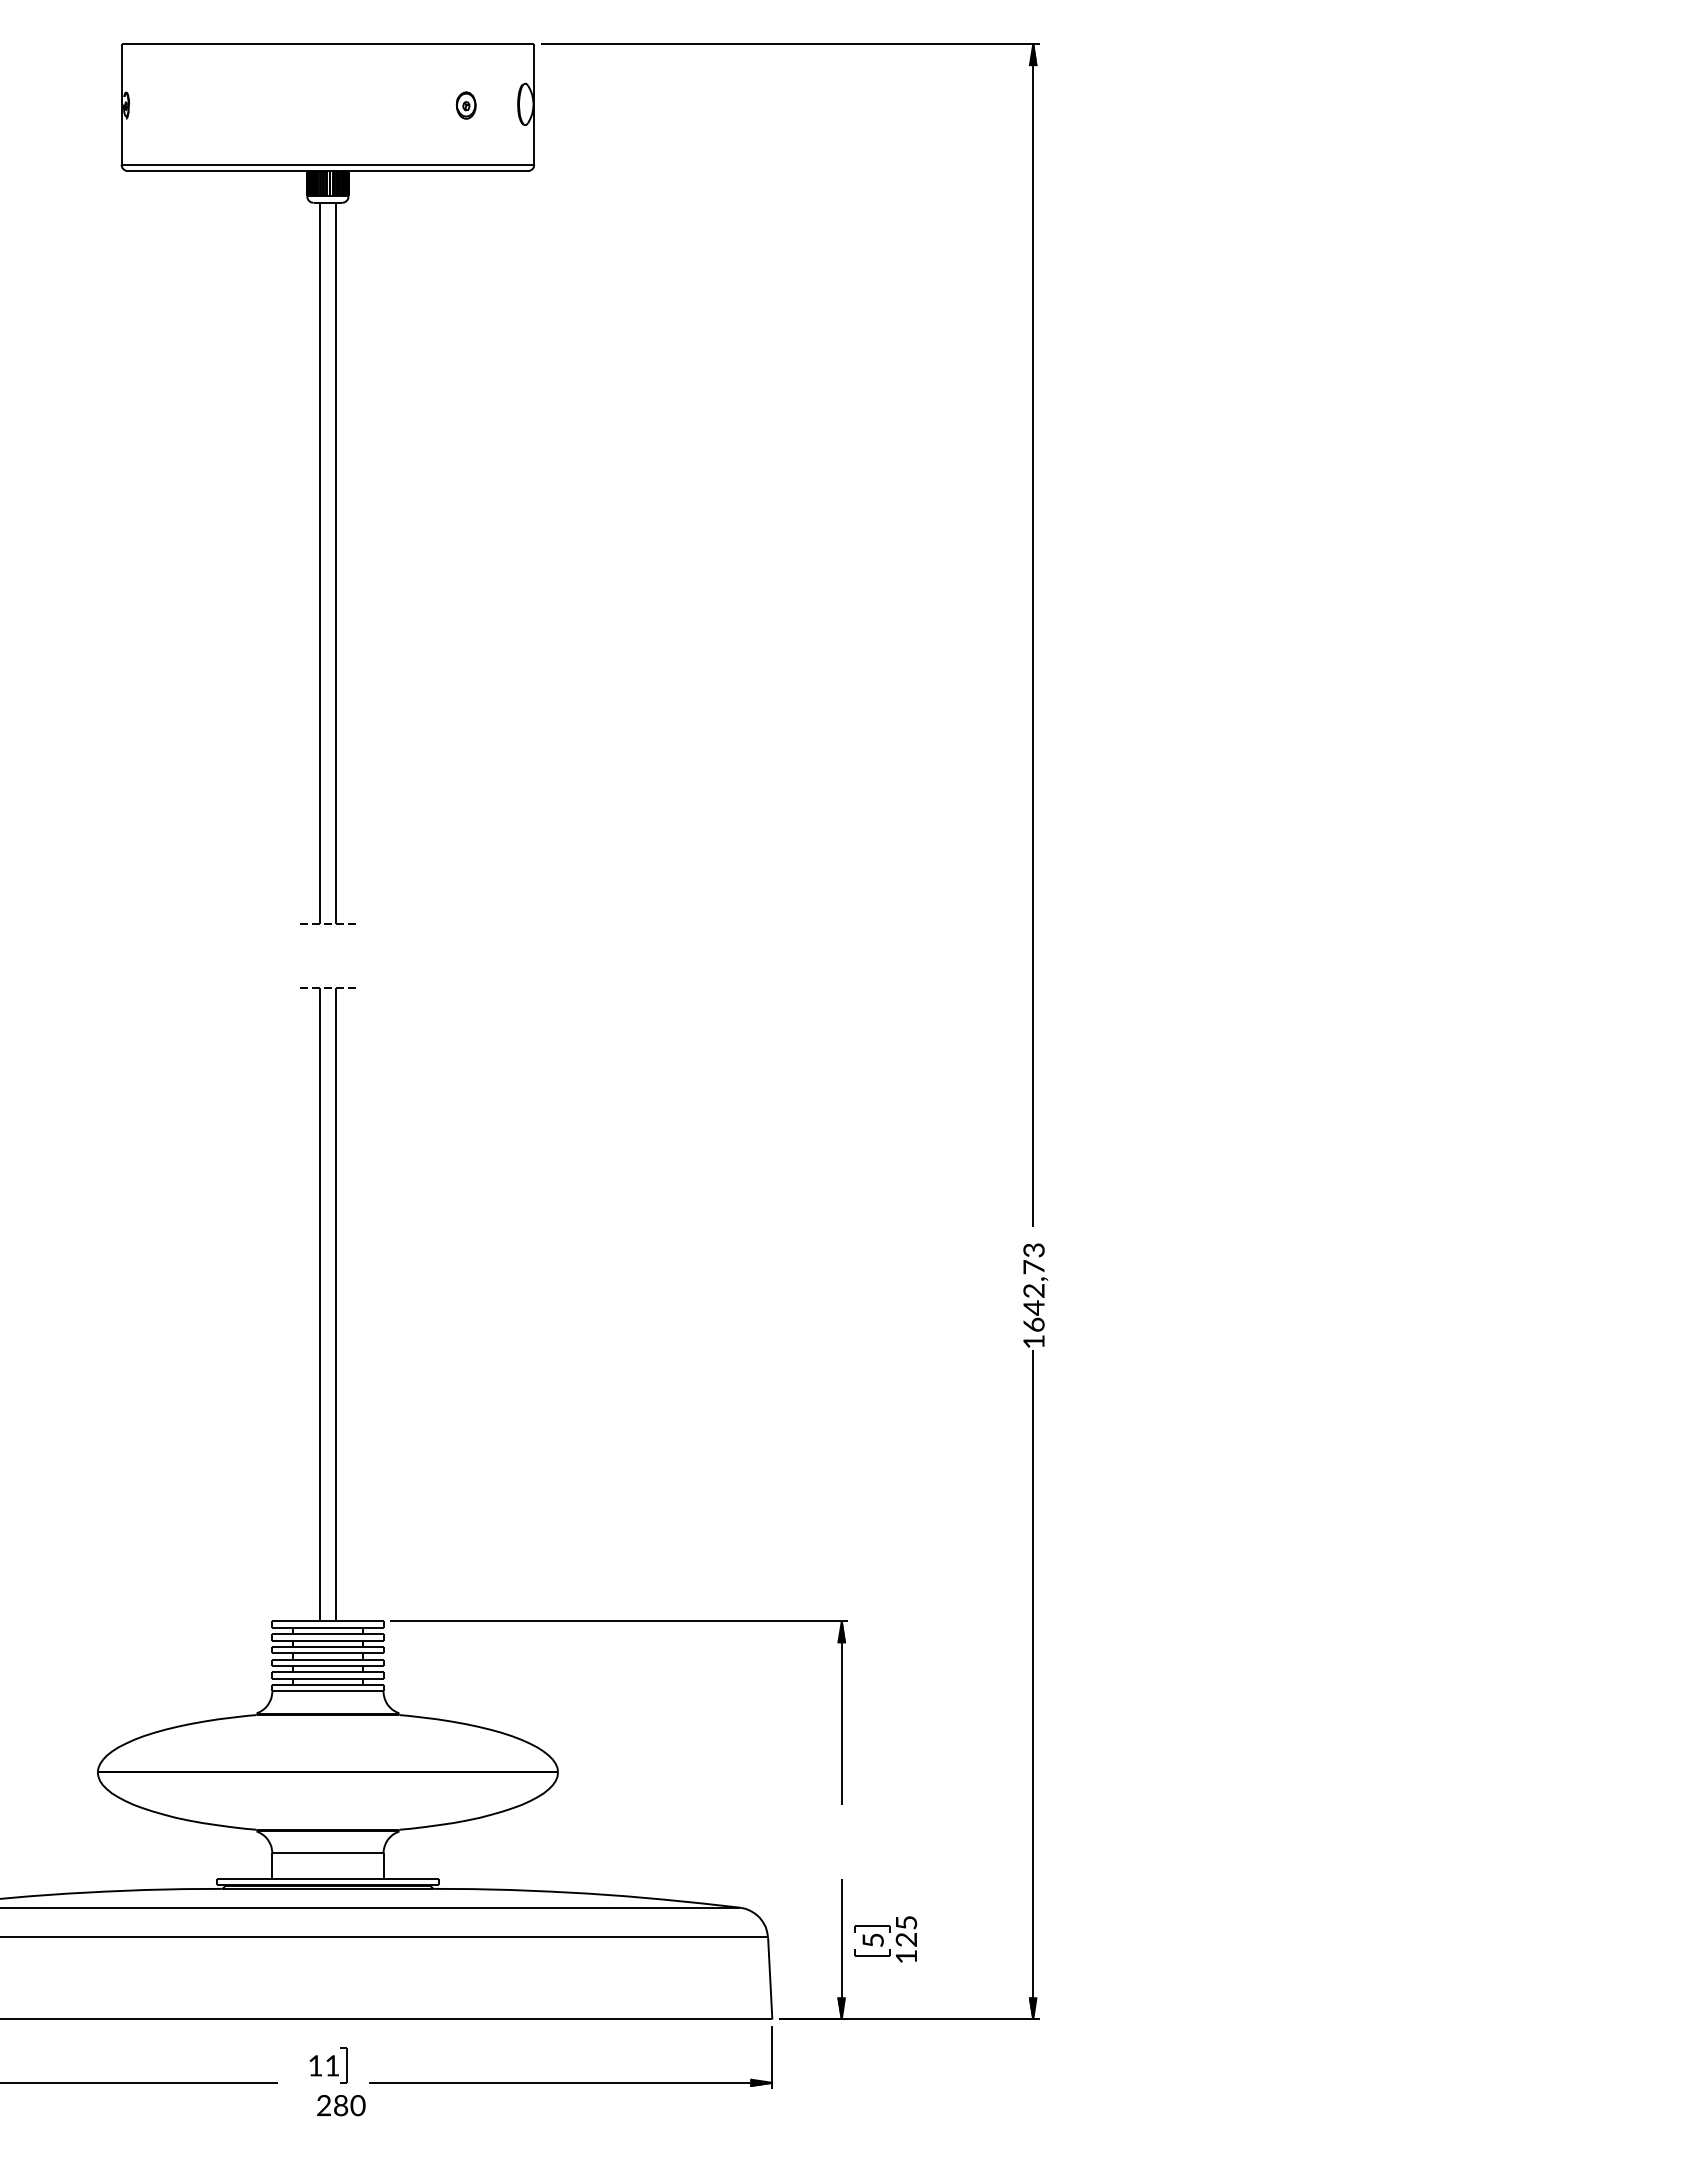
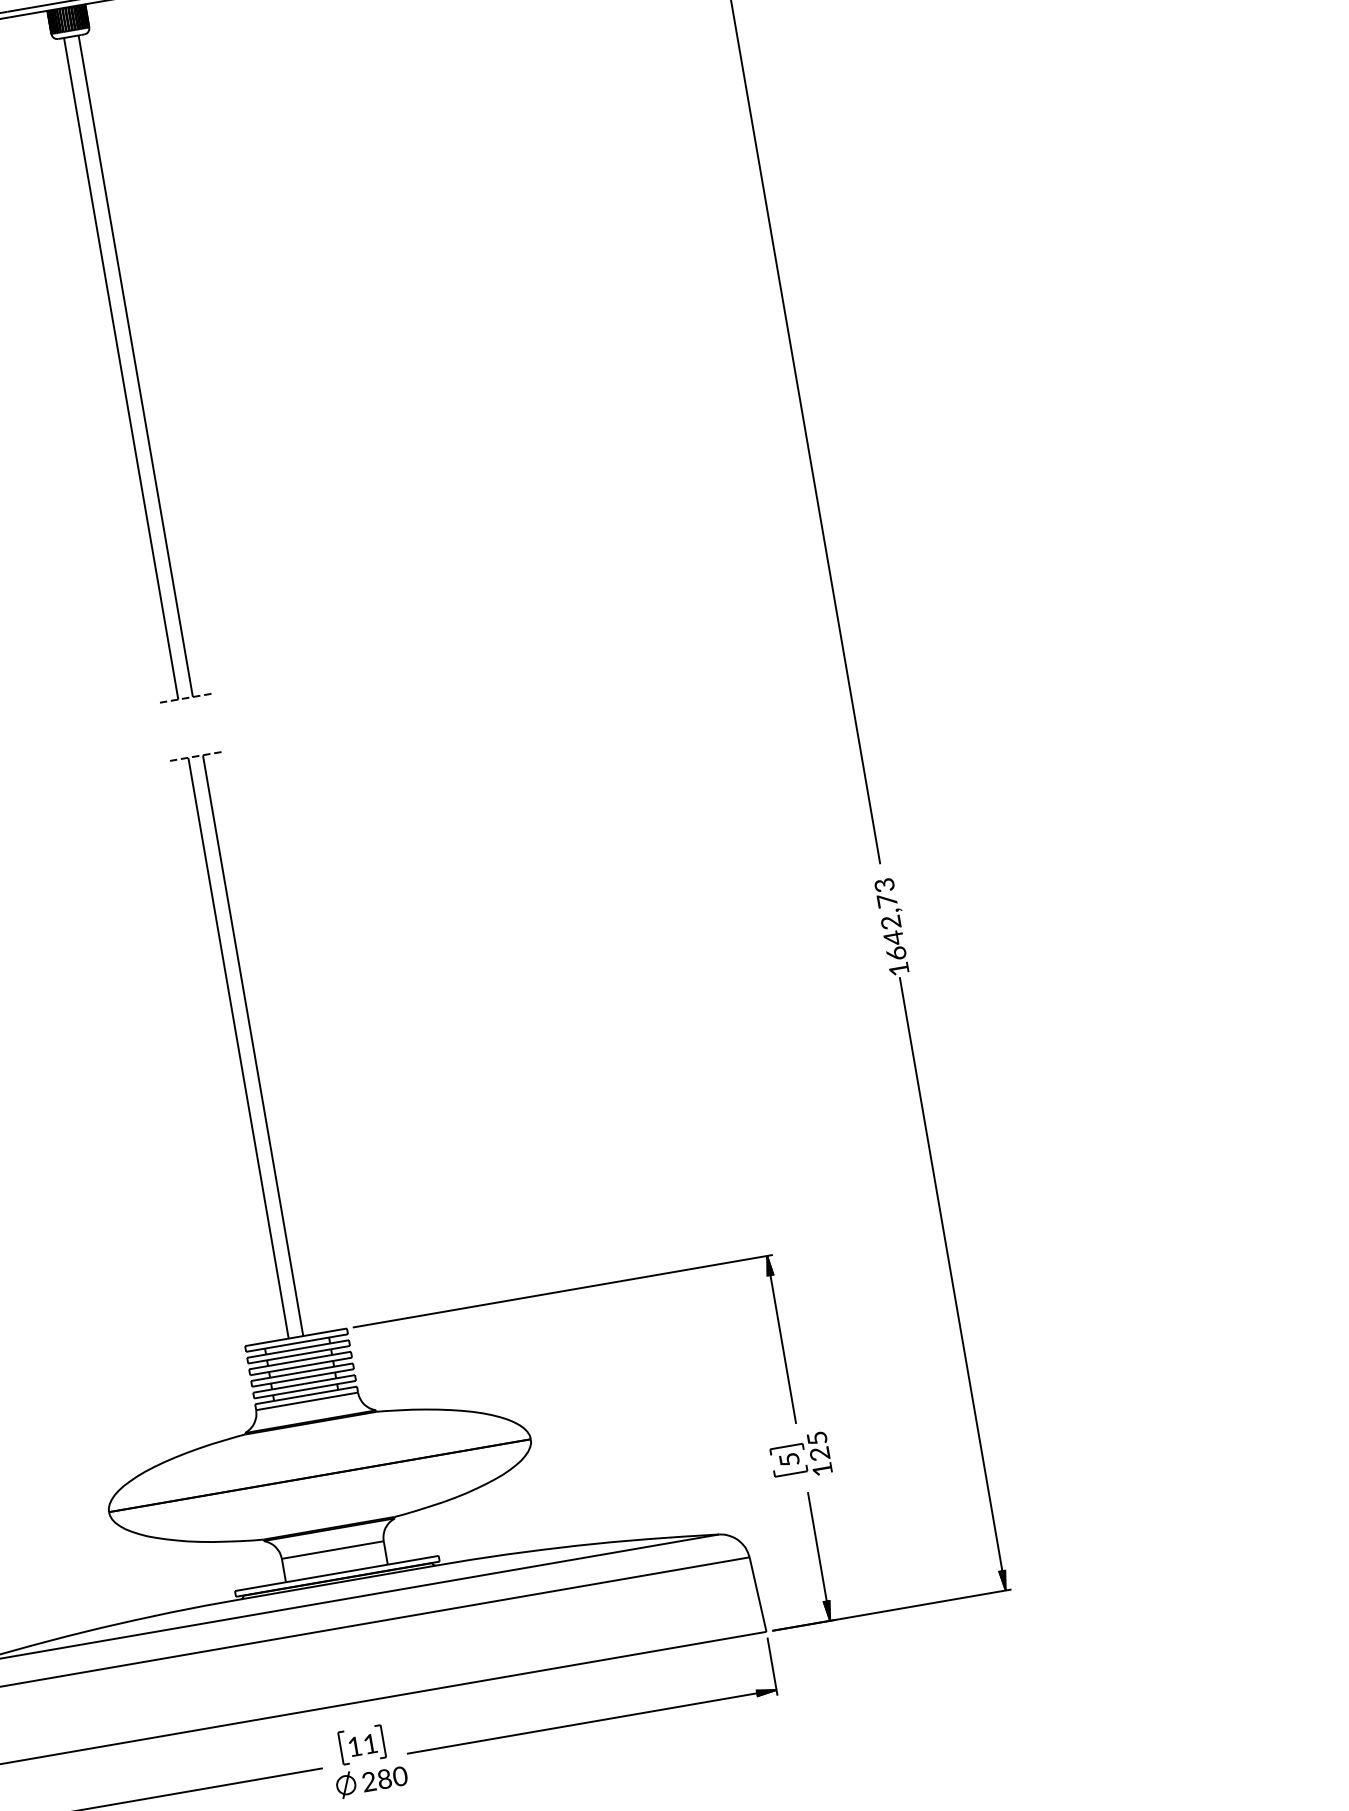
part: (885, 1939) -> (800, 1456), moved
part: (298, 2083) -> (342, 1765), added

